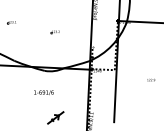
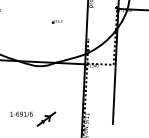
part: (54, 32) -> (56, 21), moved
text: (43, 92) -> (21, 114), moved

